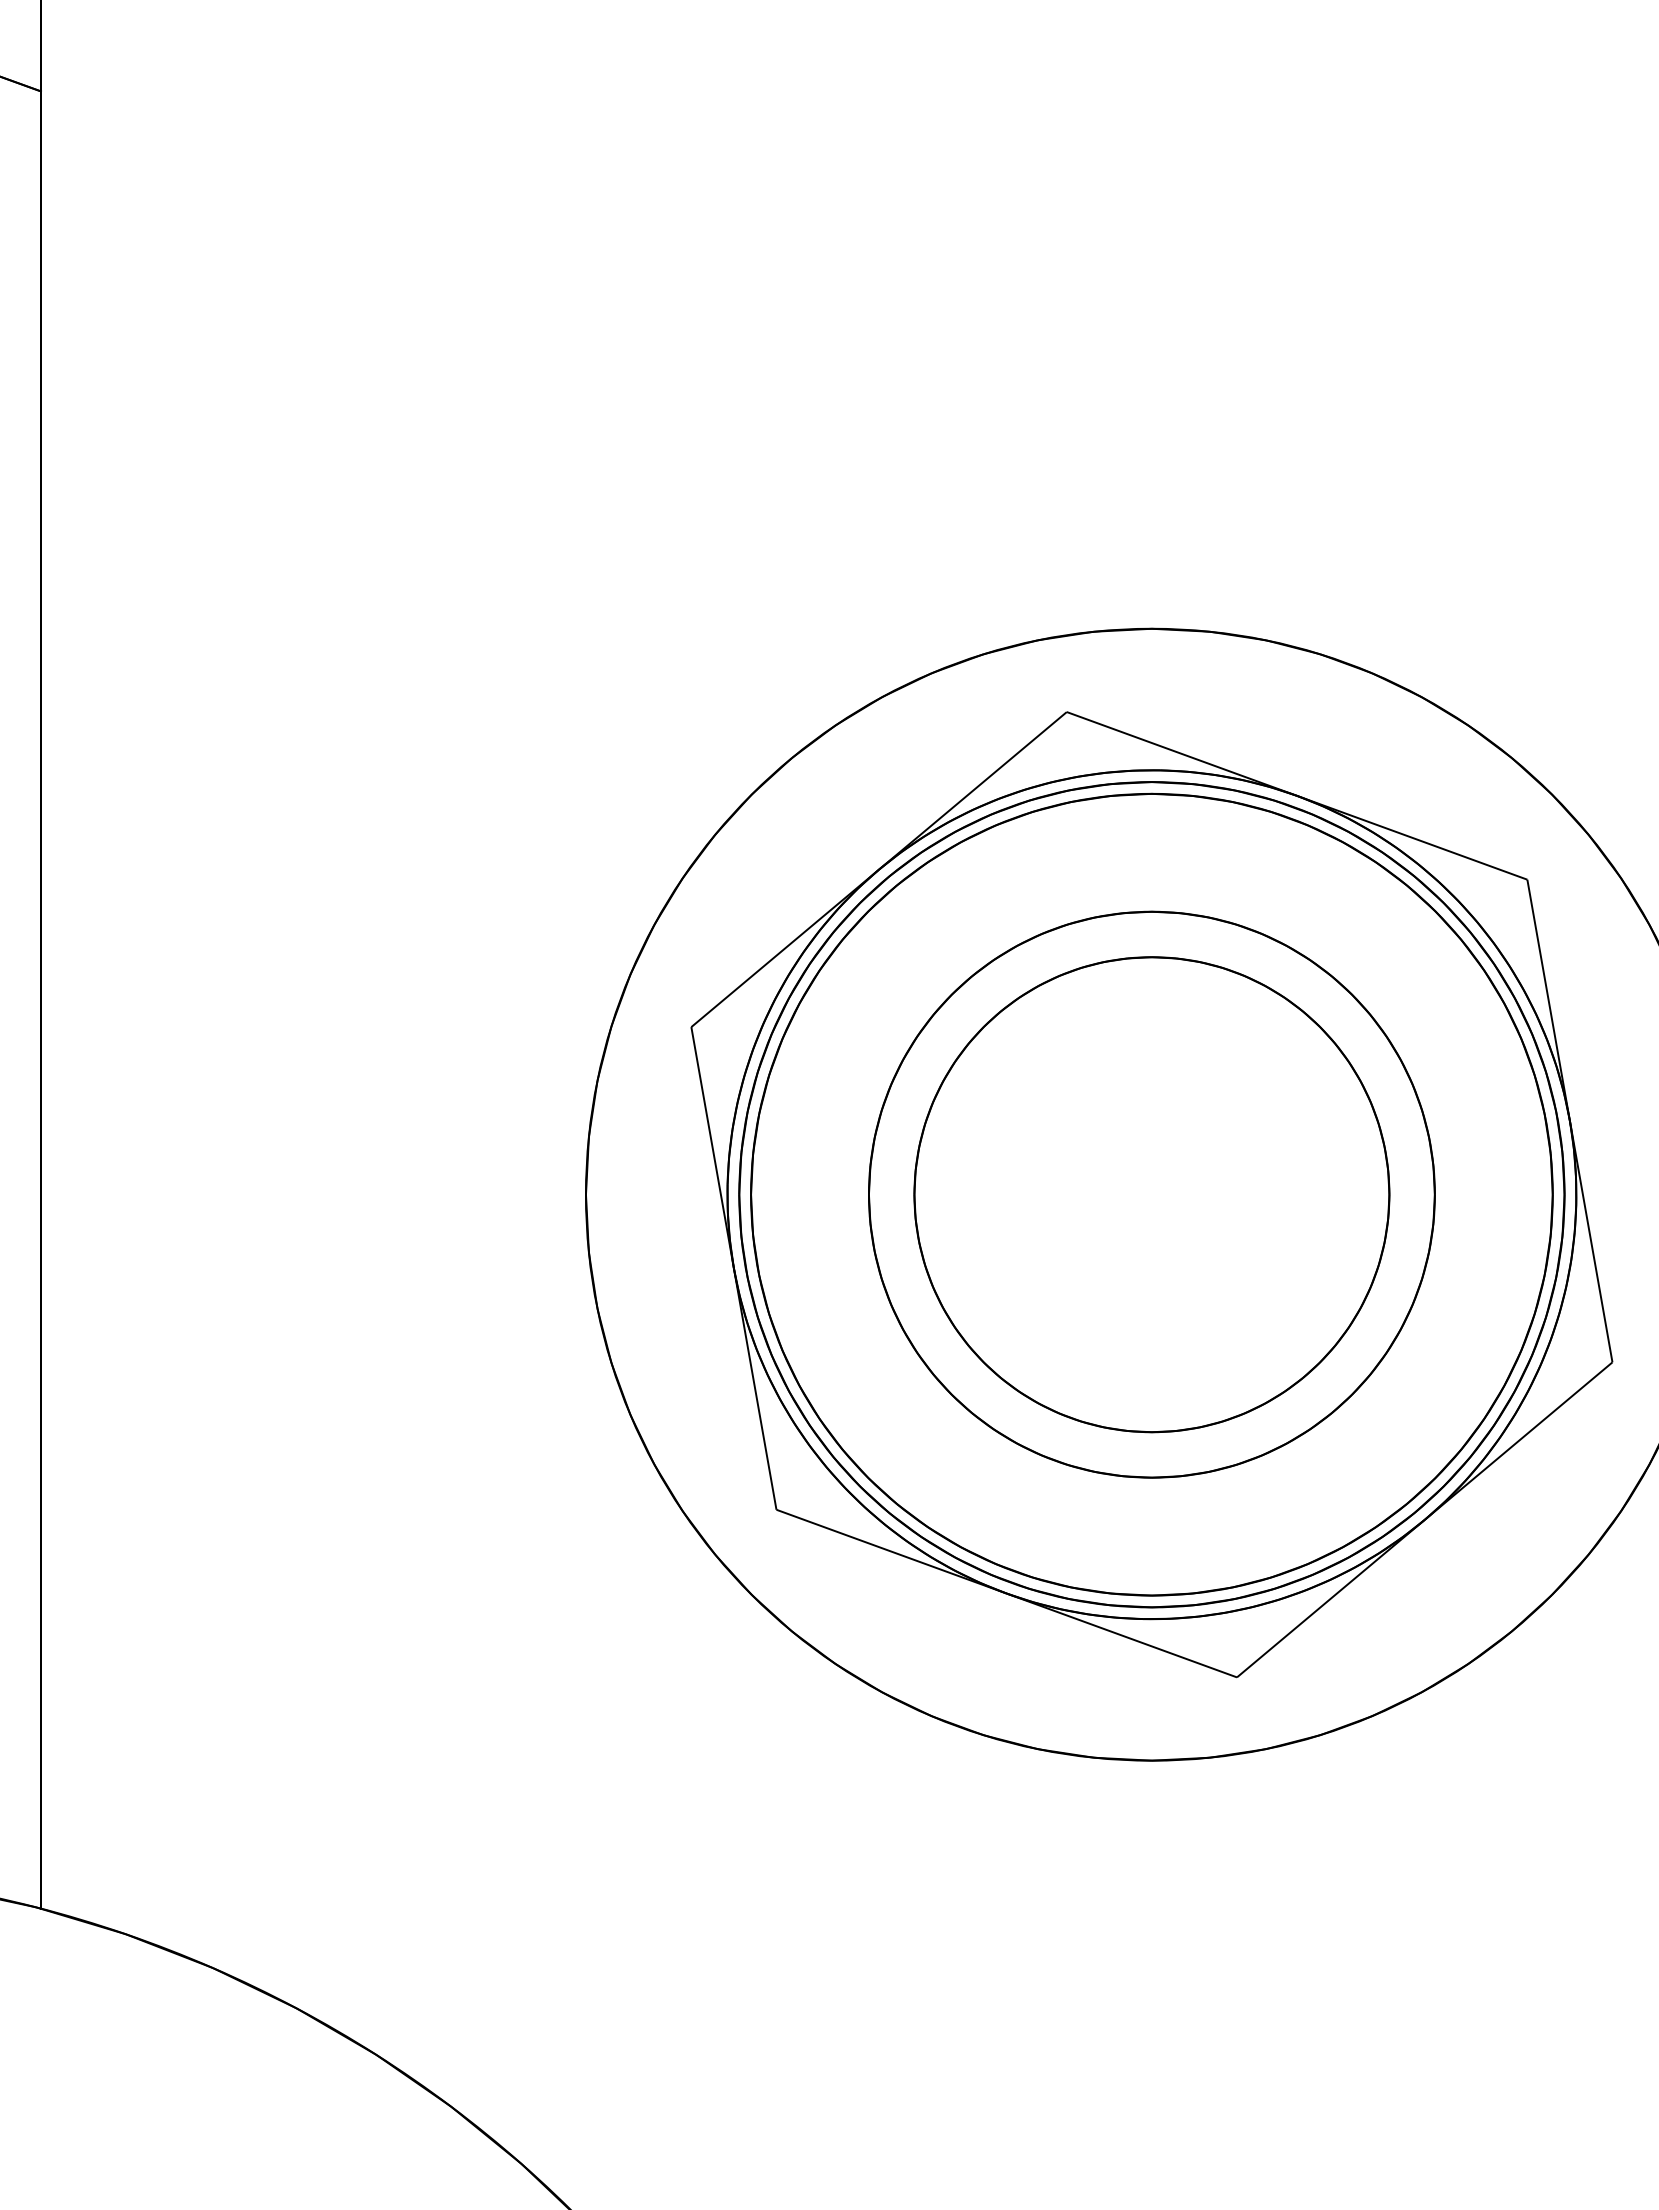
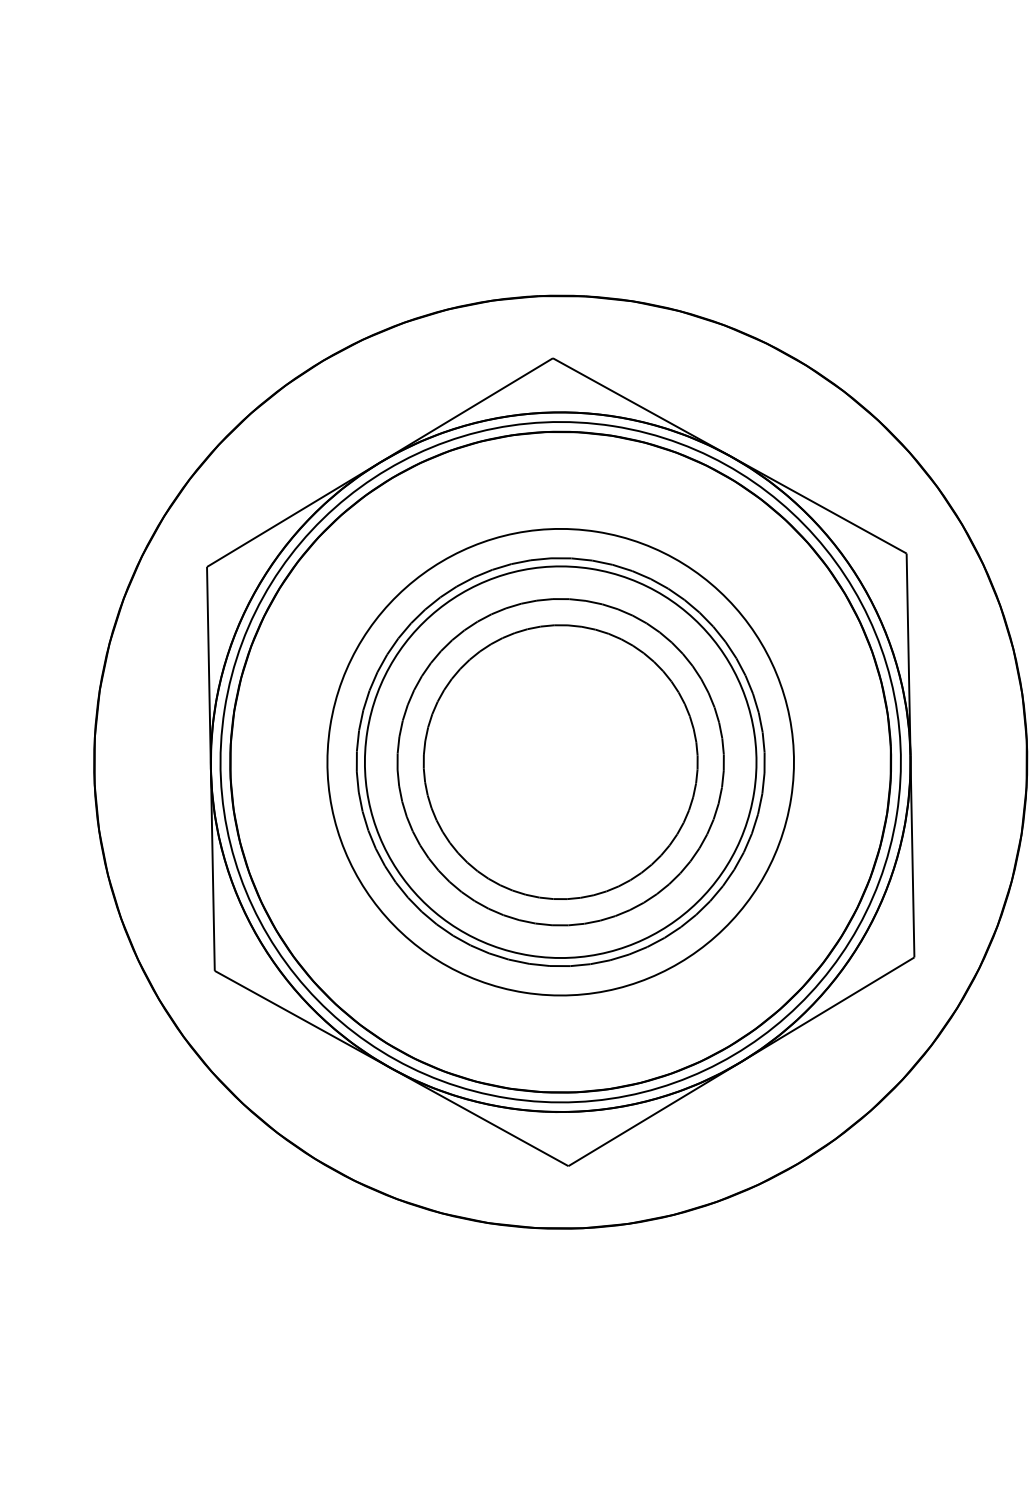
circle: (1151, 1194) -> (560, 761), size x0.6
circle: (1151, 1194) -> (560, 761), size x0.7
circle: (1151, 1194) -> (560, 761), size x0.7

